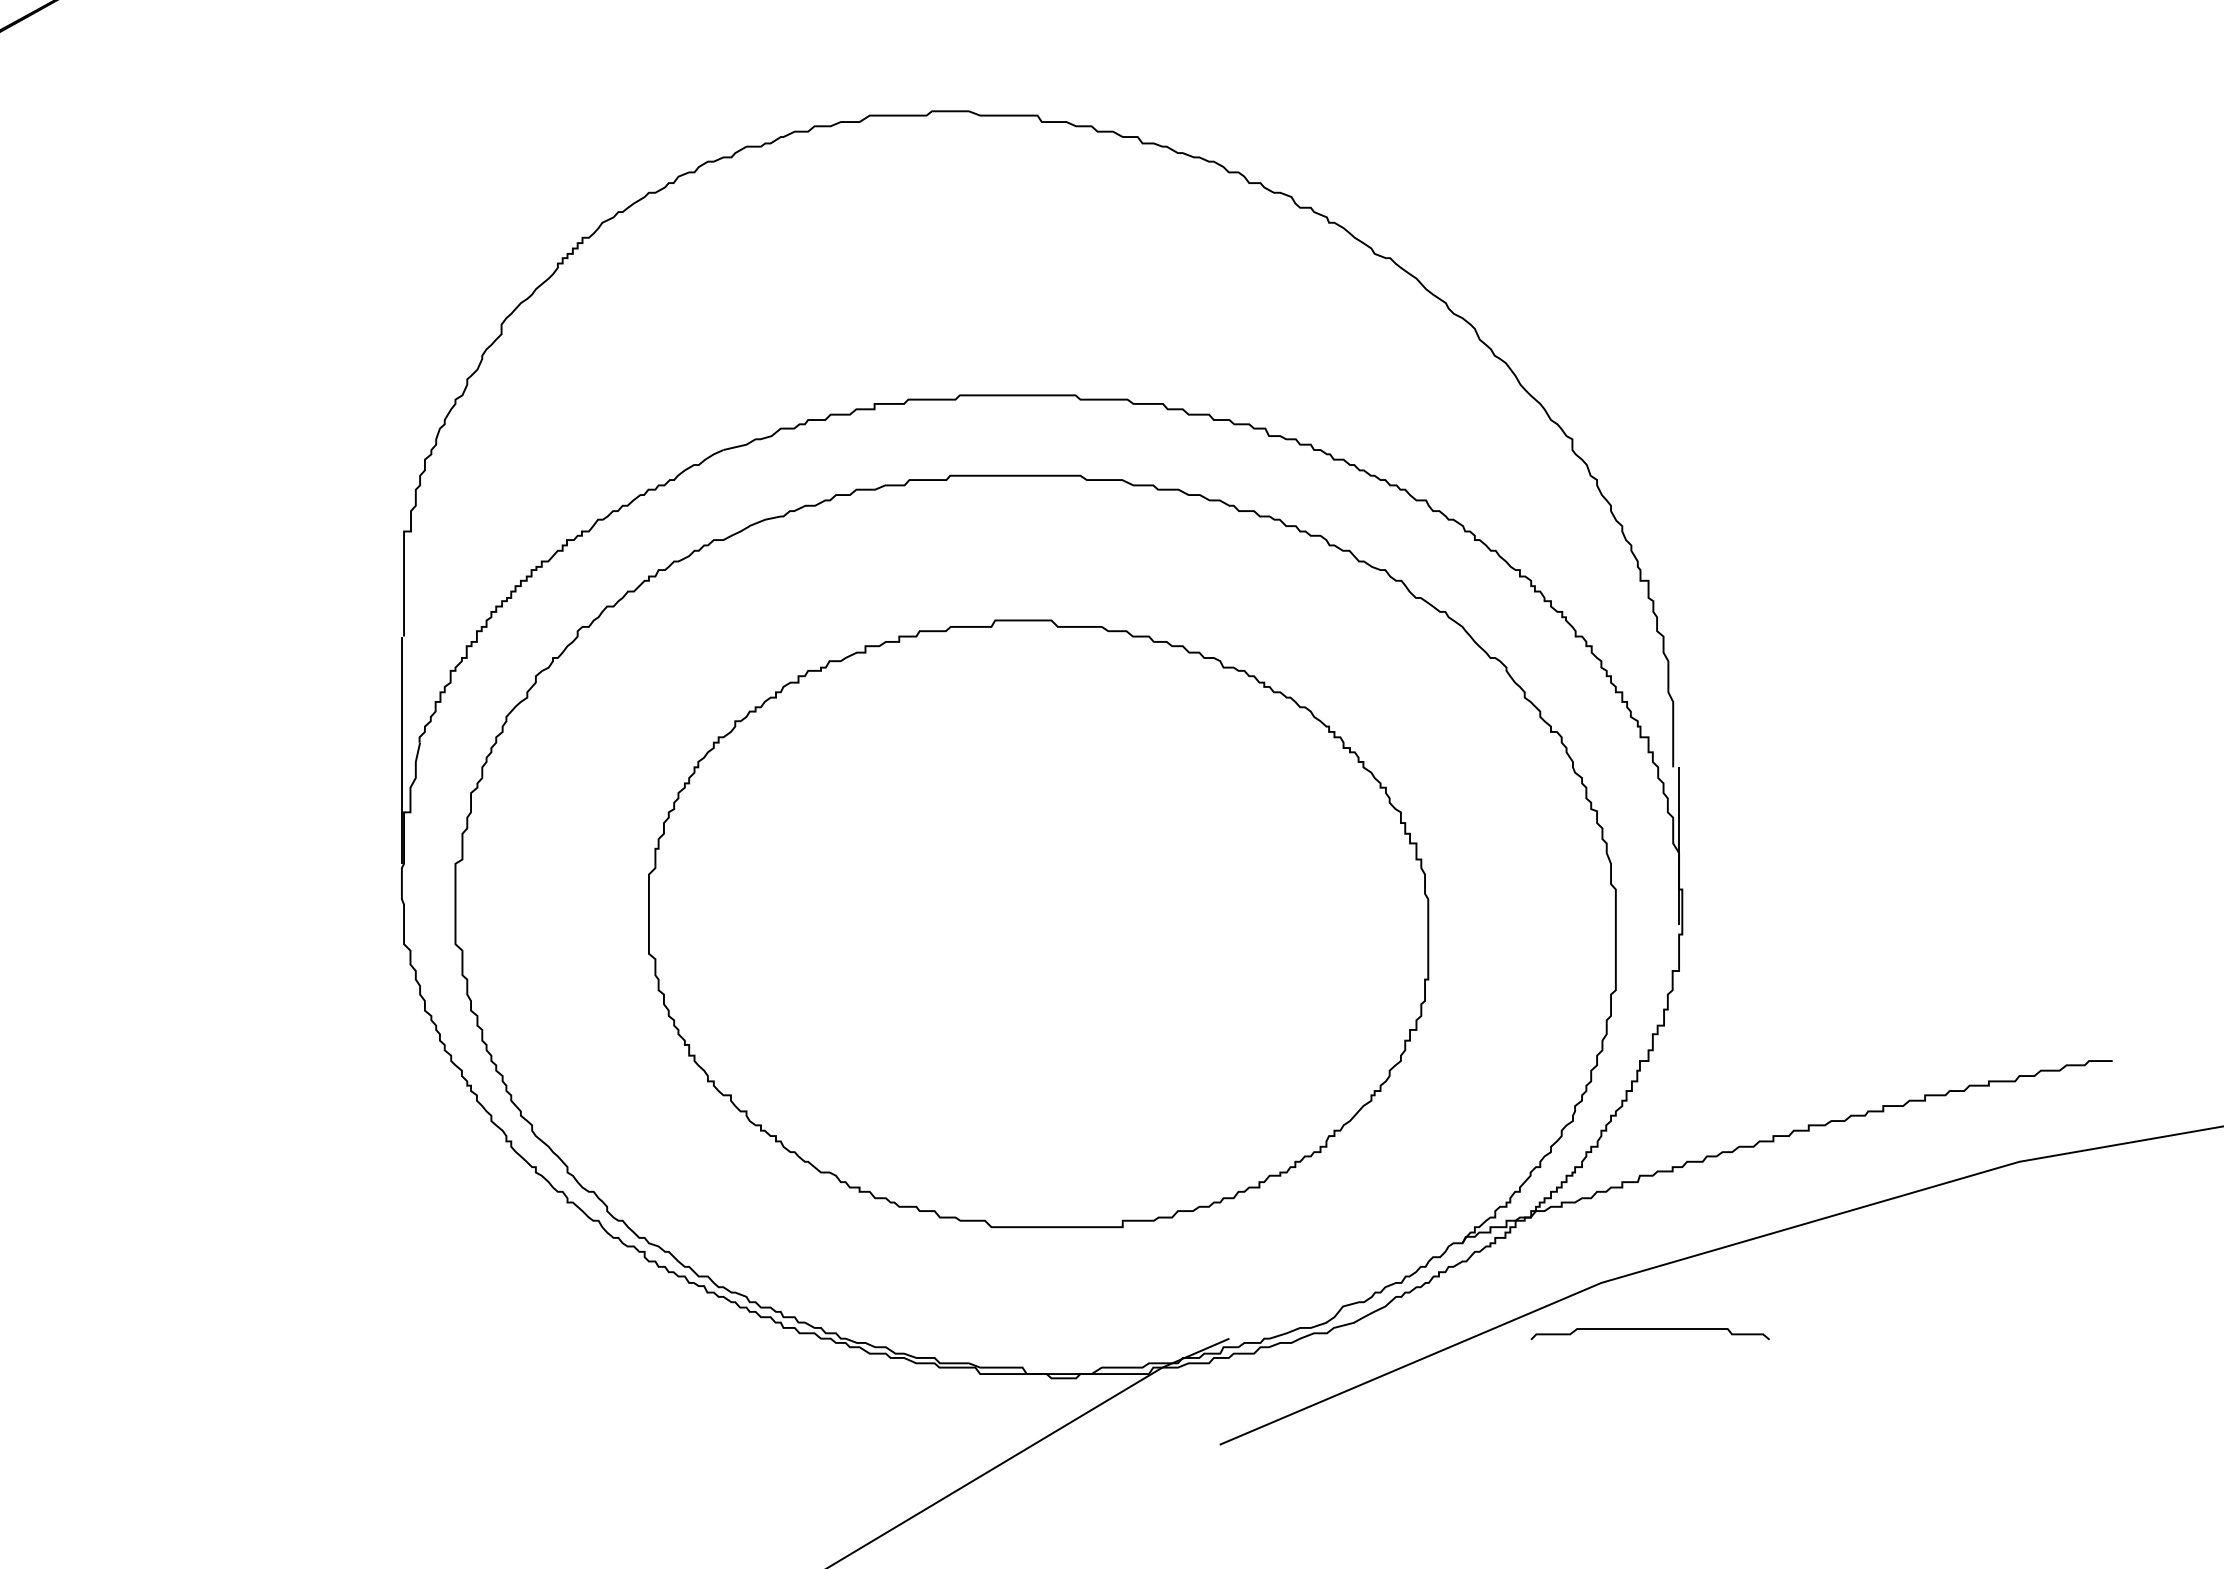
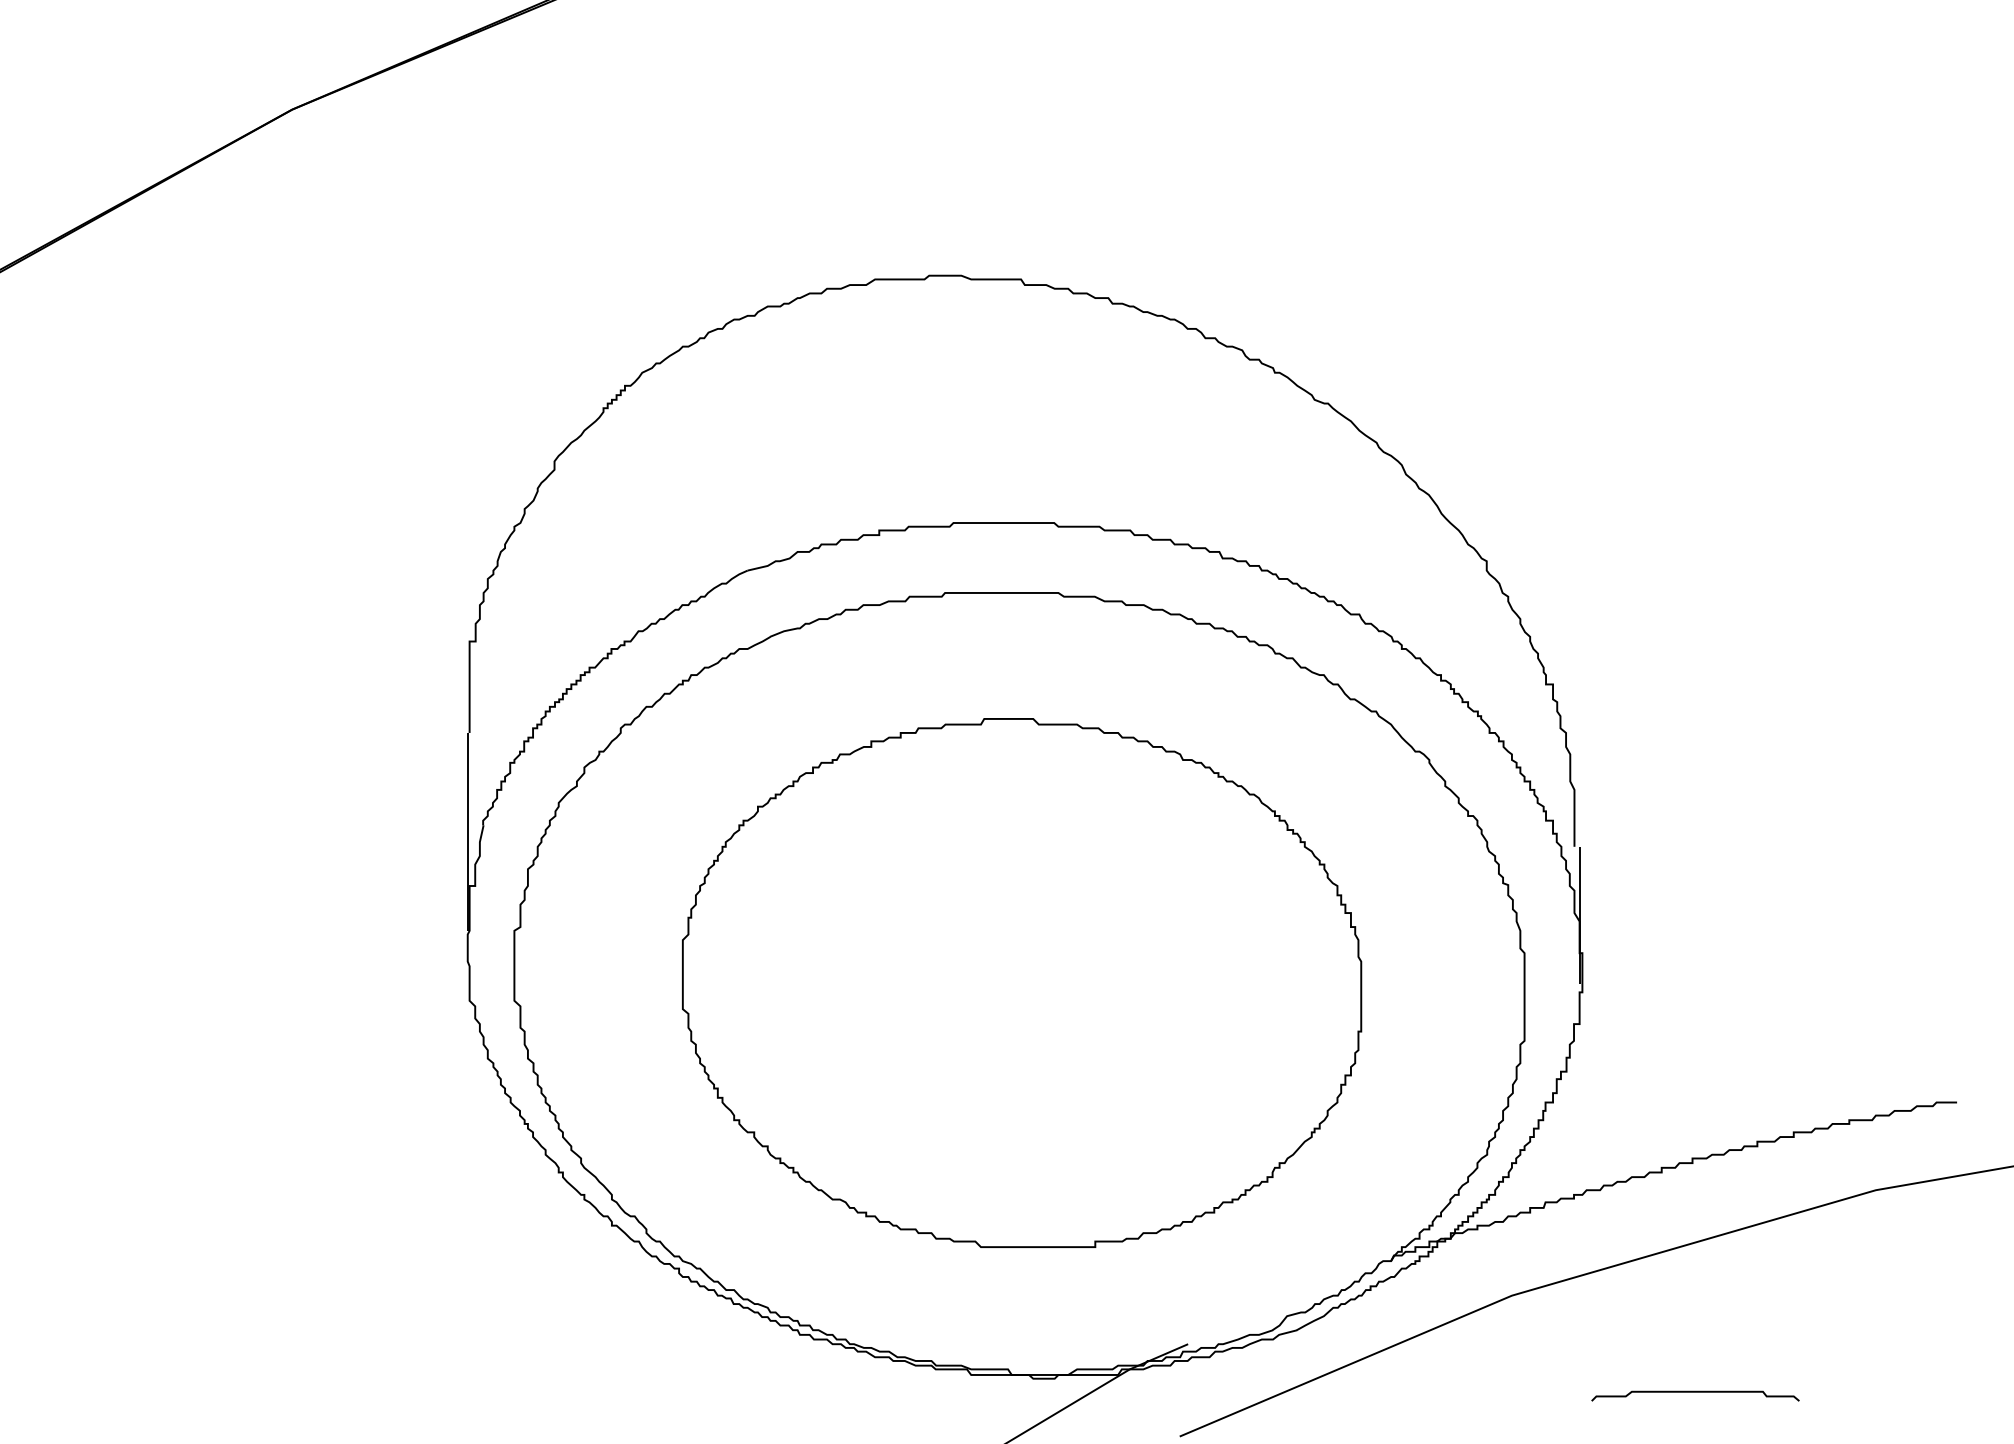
curve: (1650, 1329) -> (1695, 1392), moved

